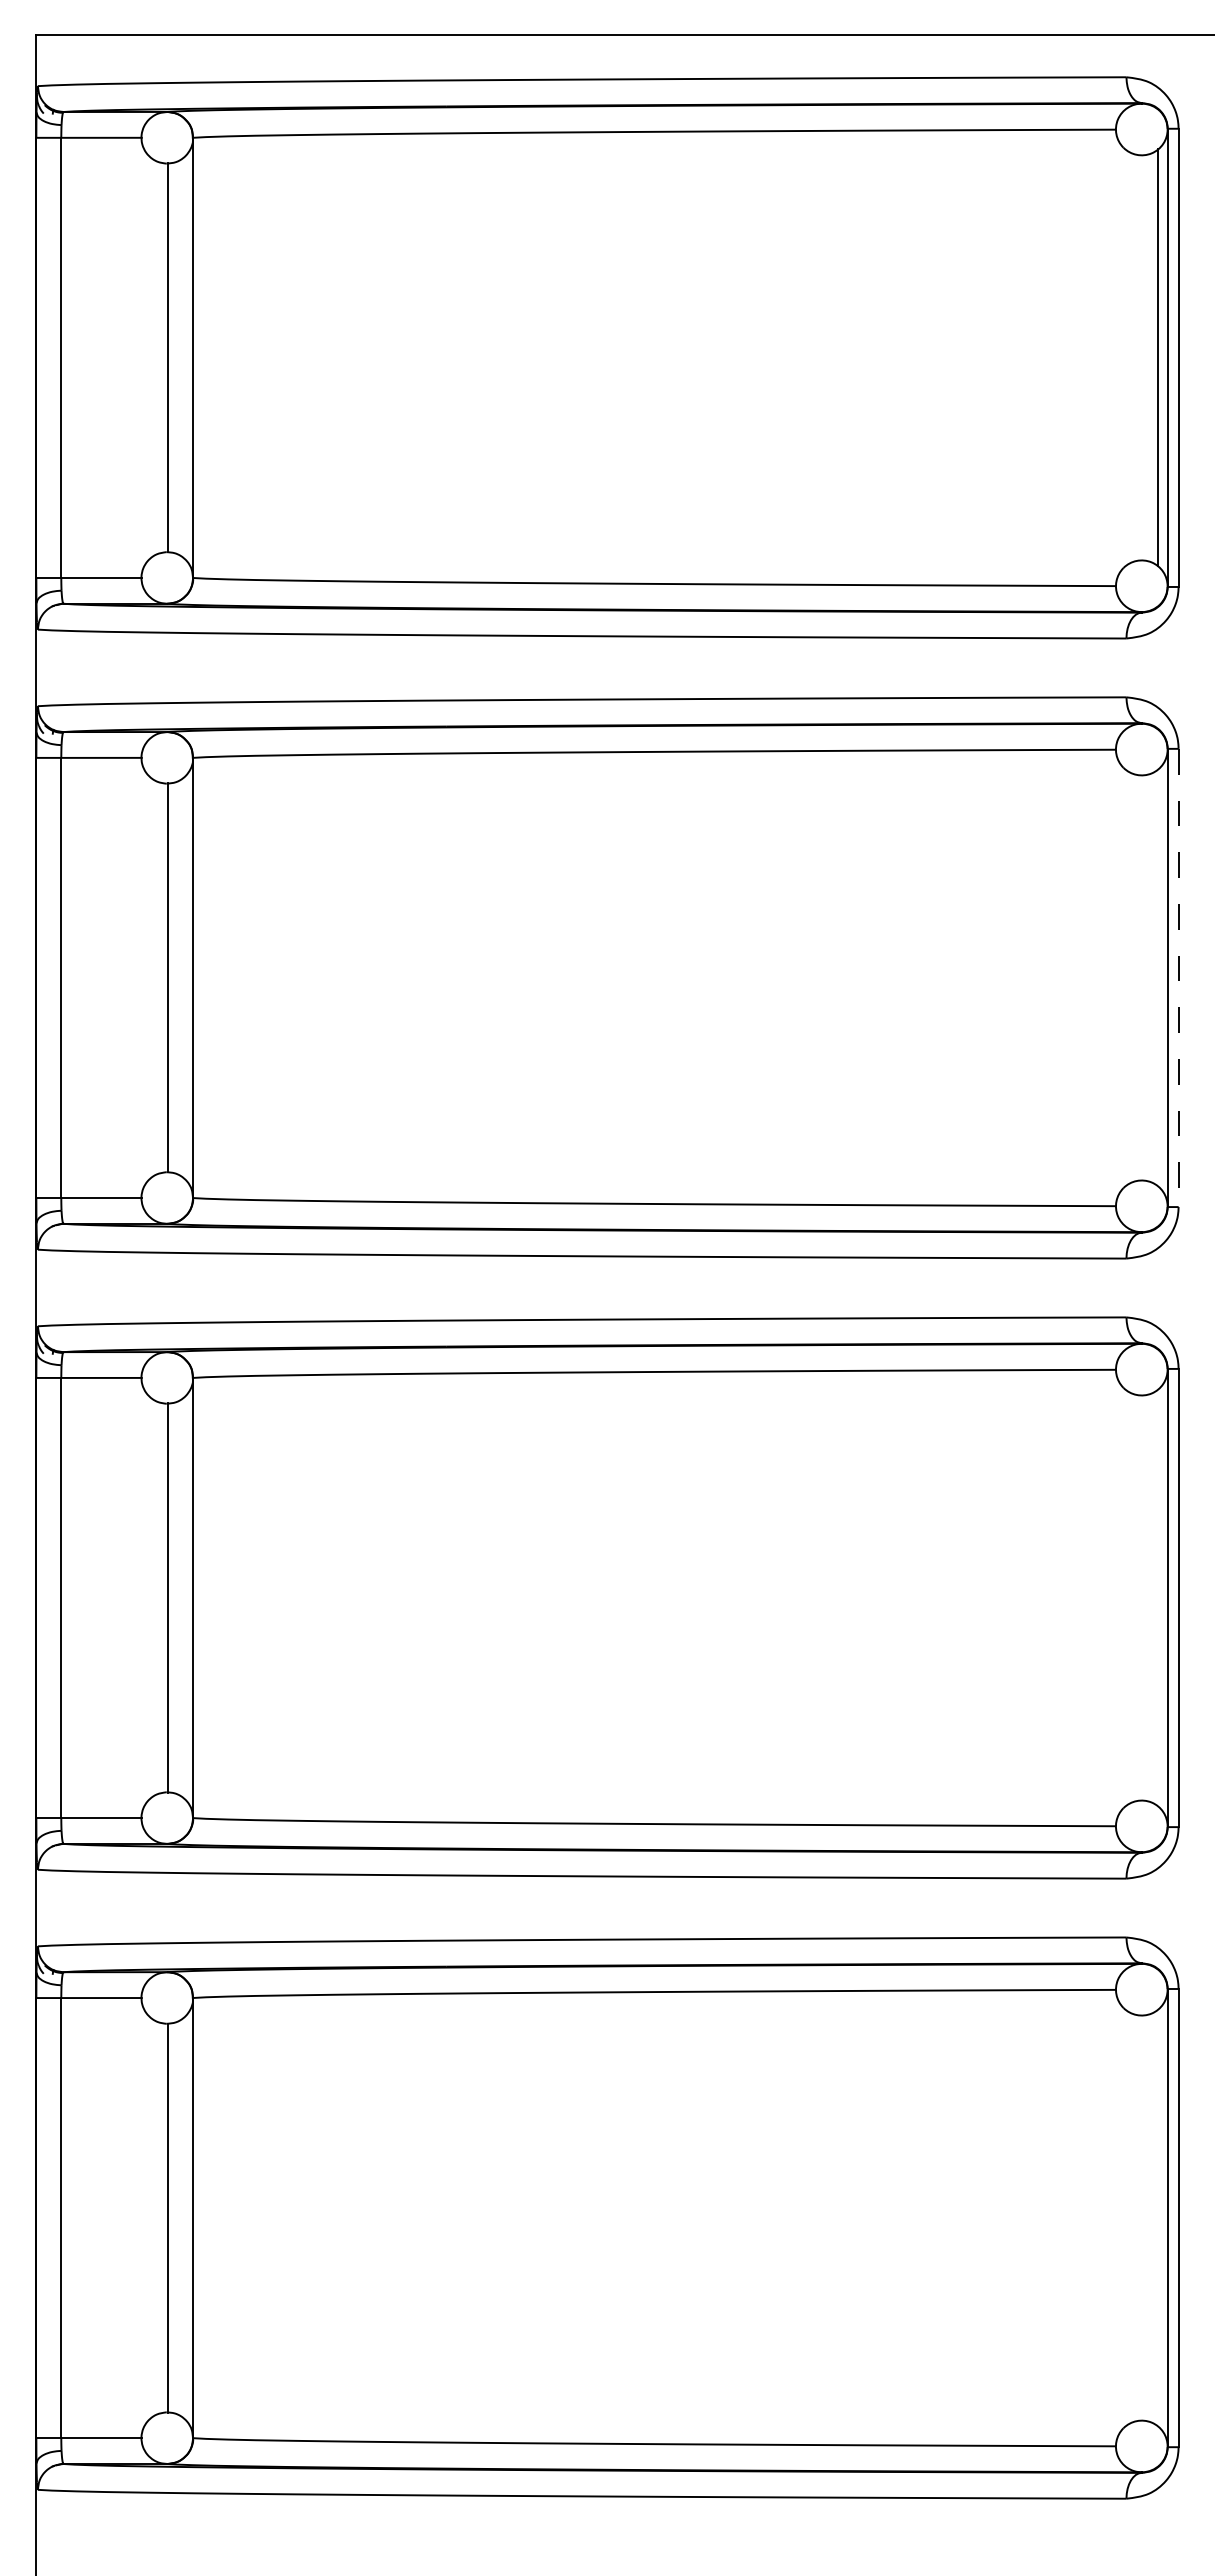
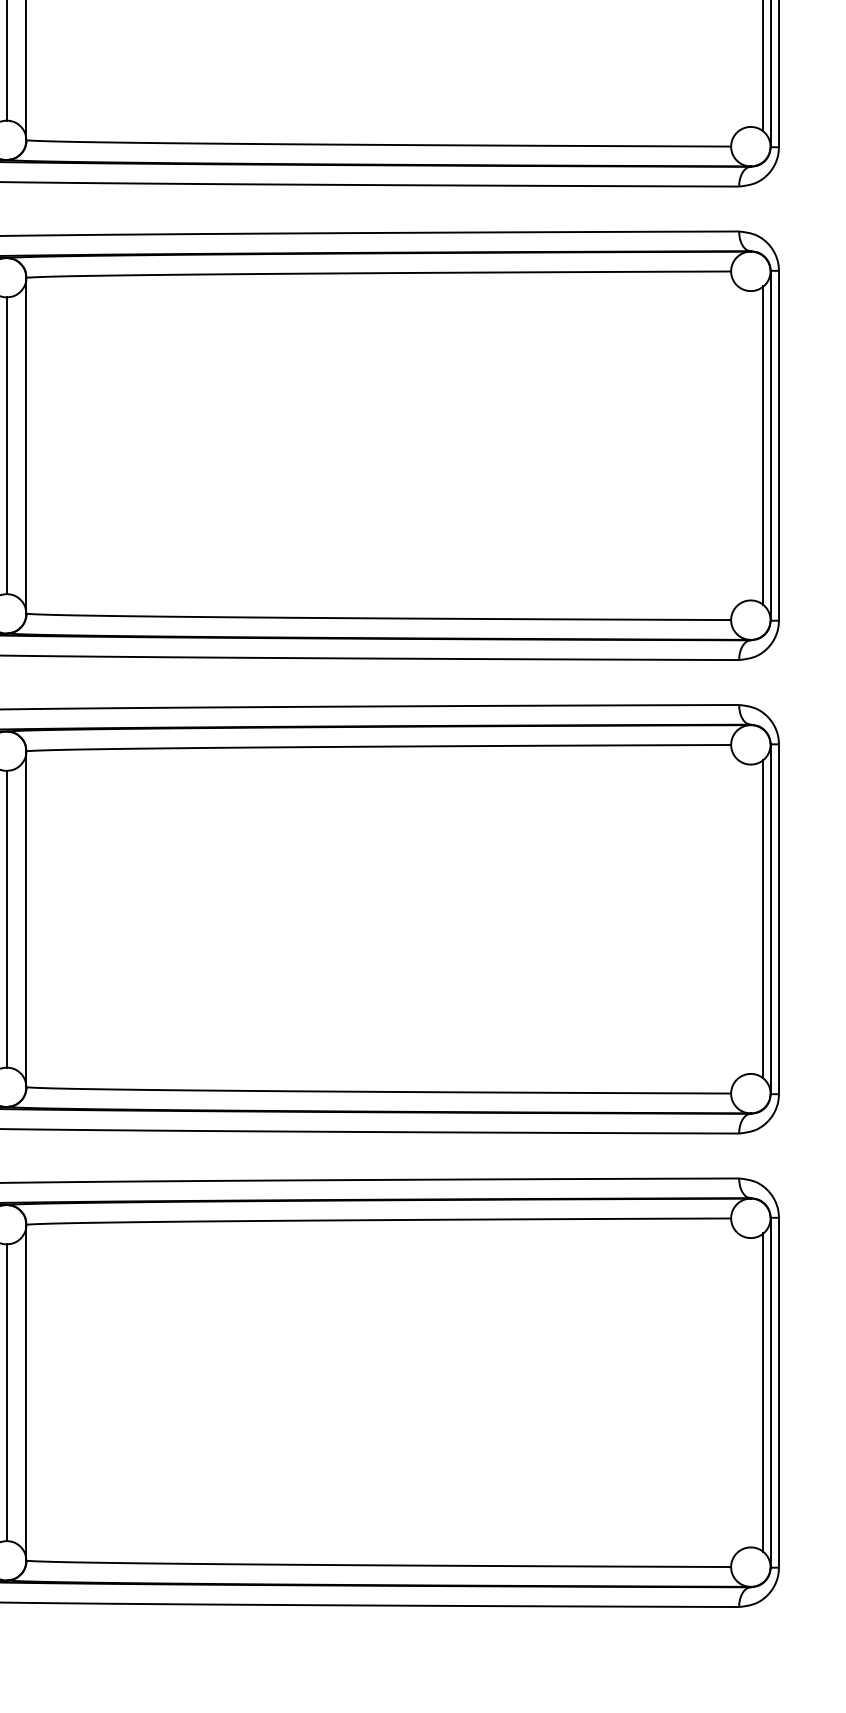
line: (1157, 977) -> (762, 445), added
line: (1178, 978) -> (778, 446), dashed -> solid
line: (1157, 1597) -> (762, 918), added
line: (1157, 2217) -> (762, 1392), added

